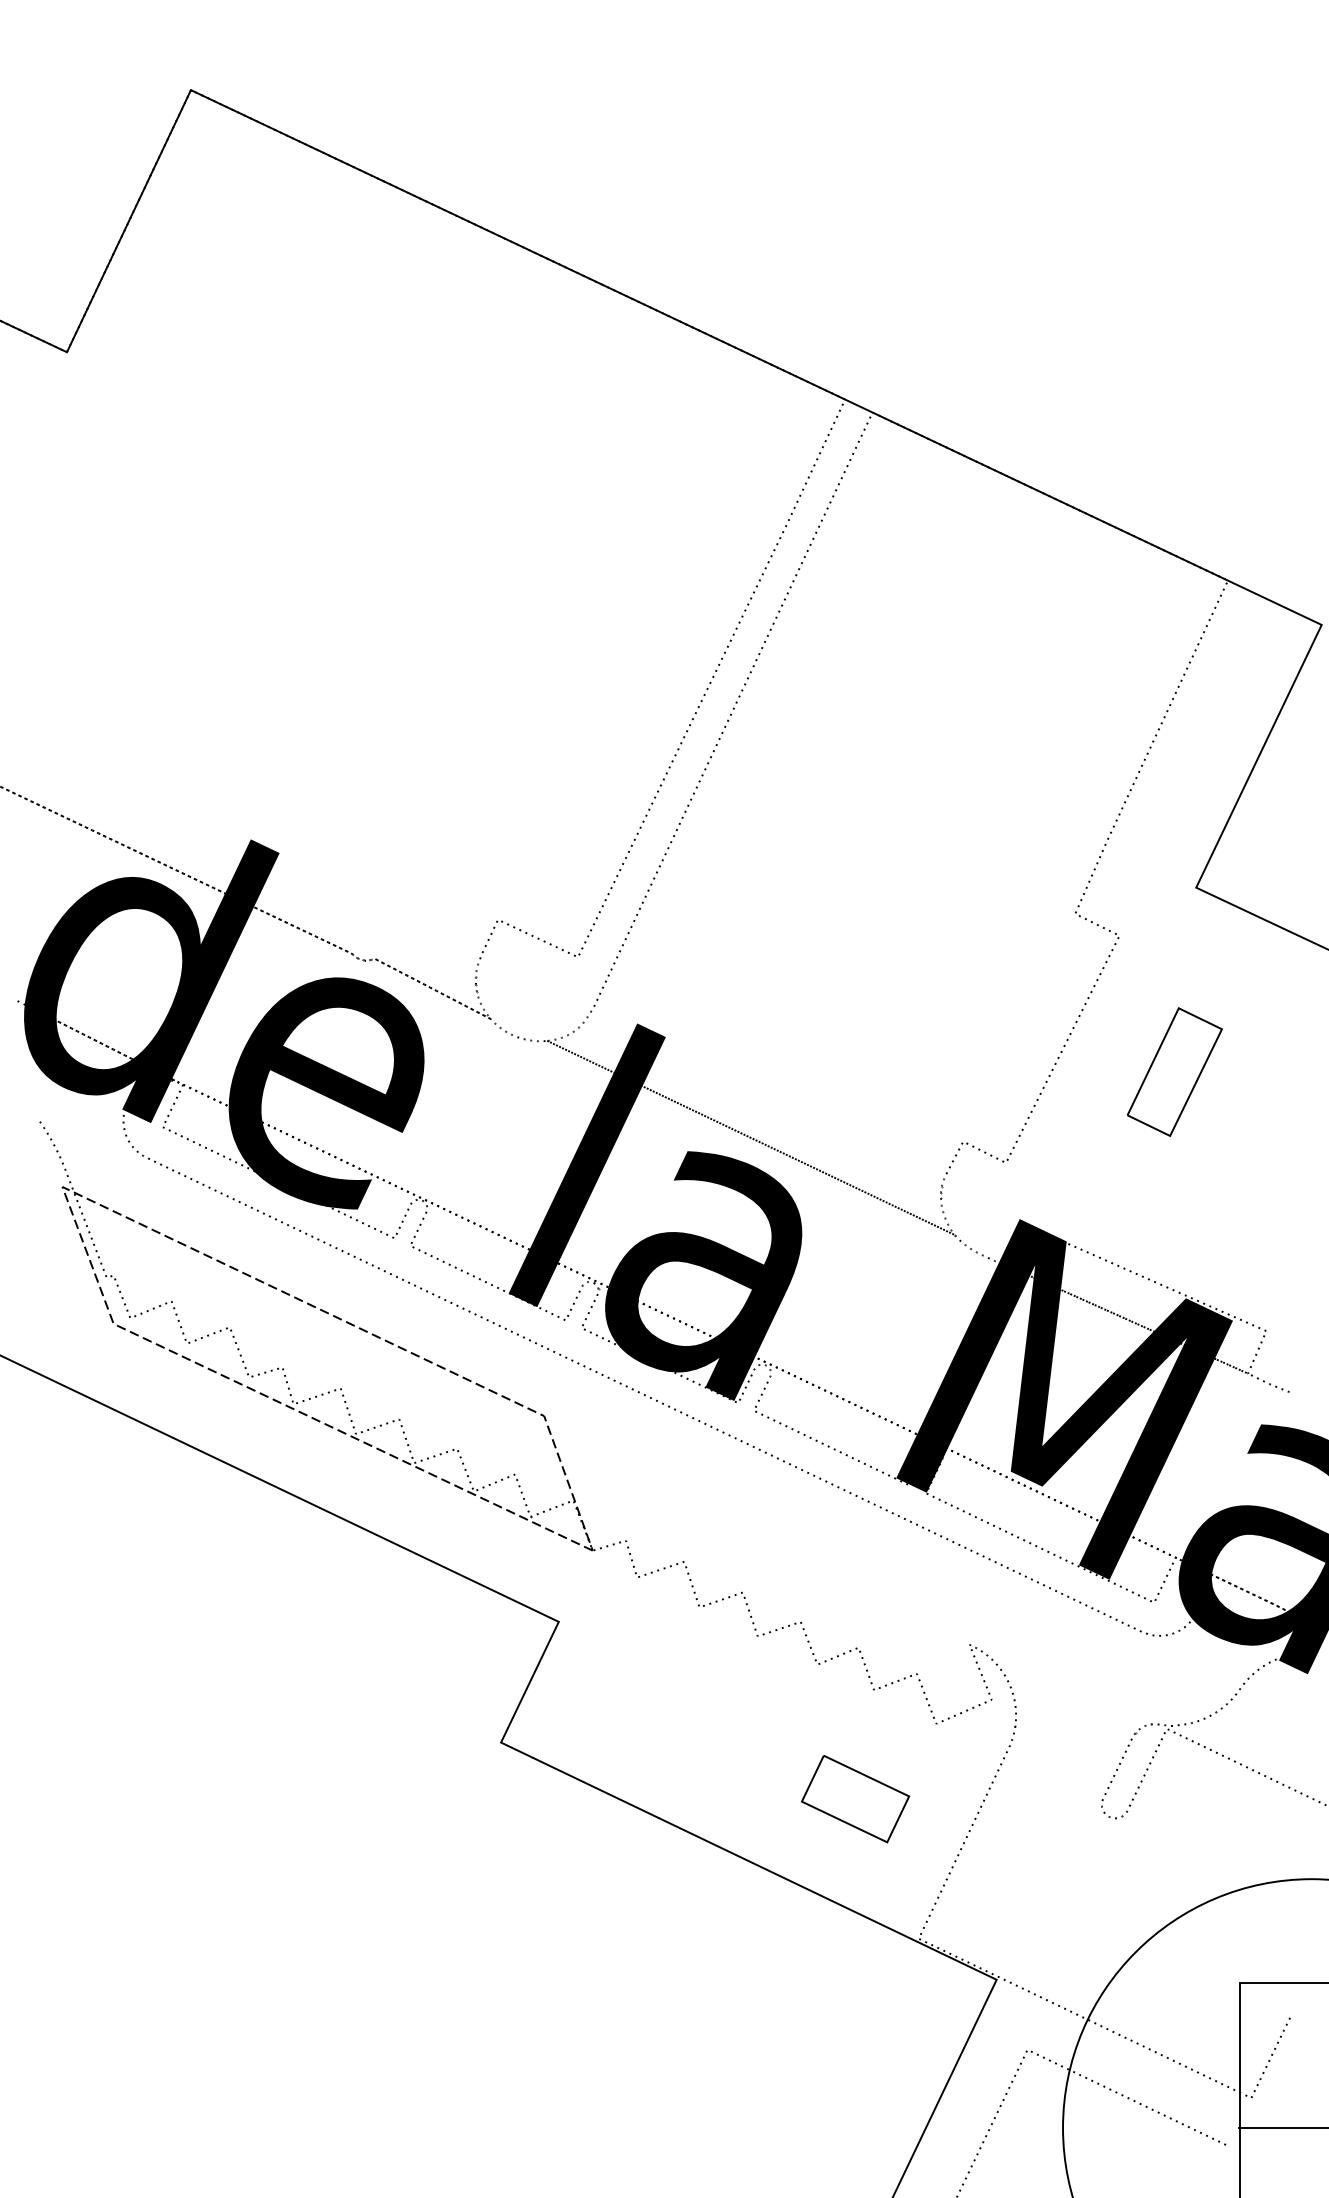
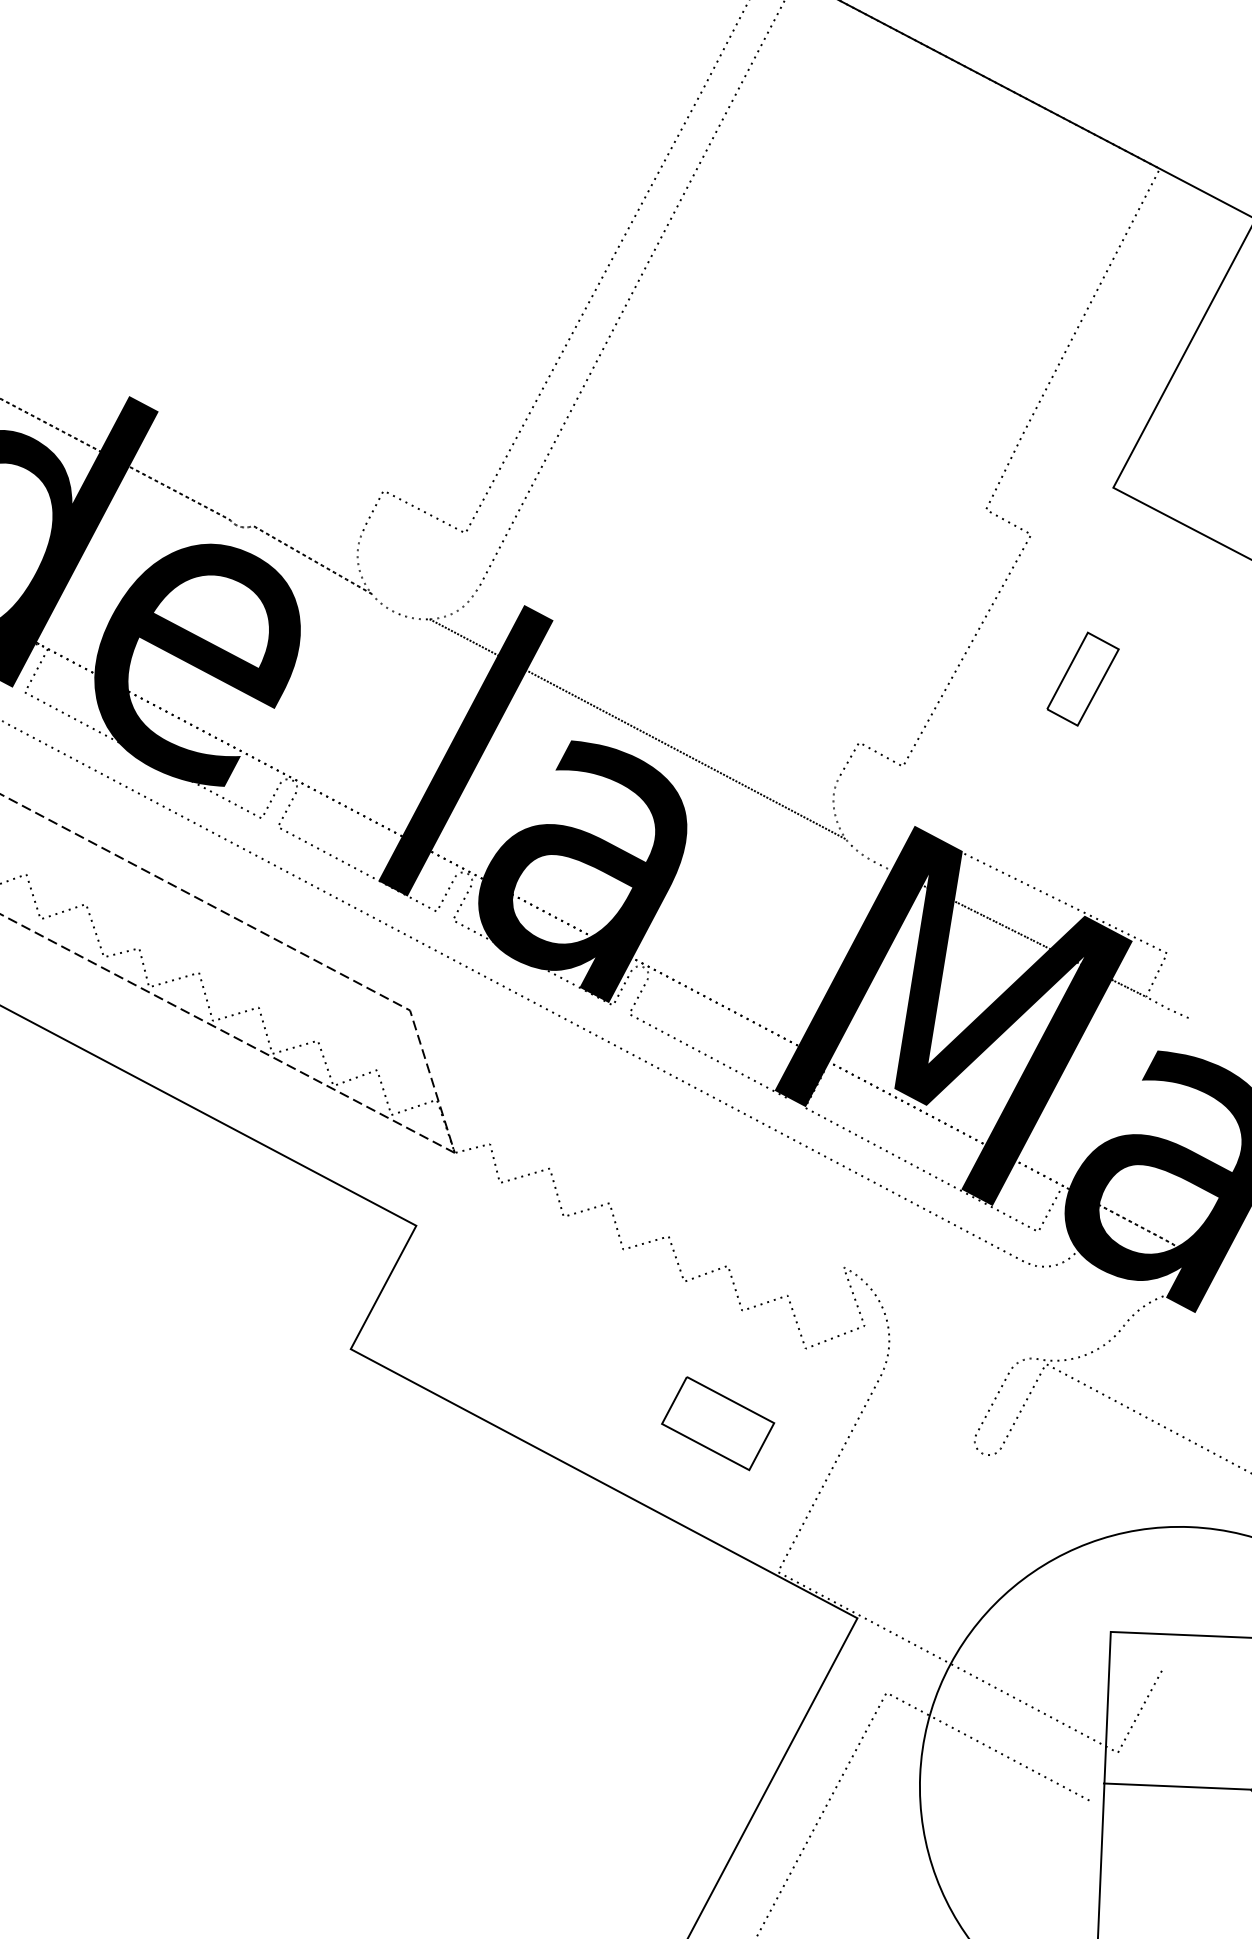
part: (1174, 1071) -> (1082, 678), size x0.7

